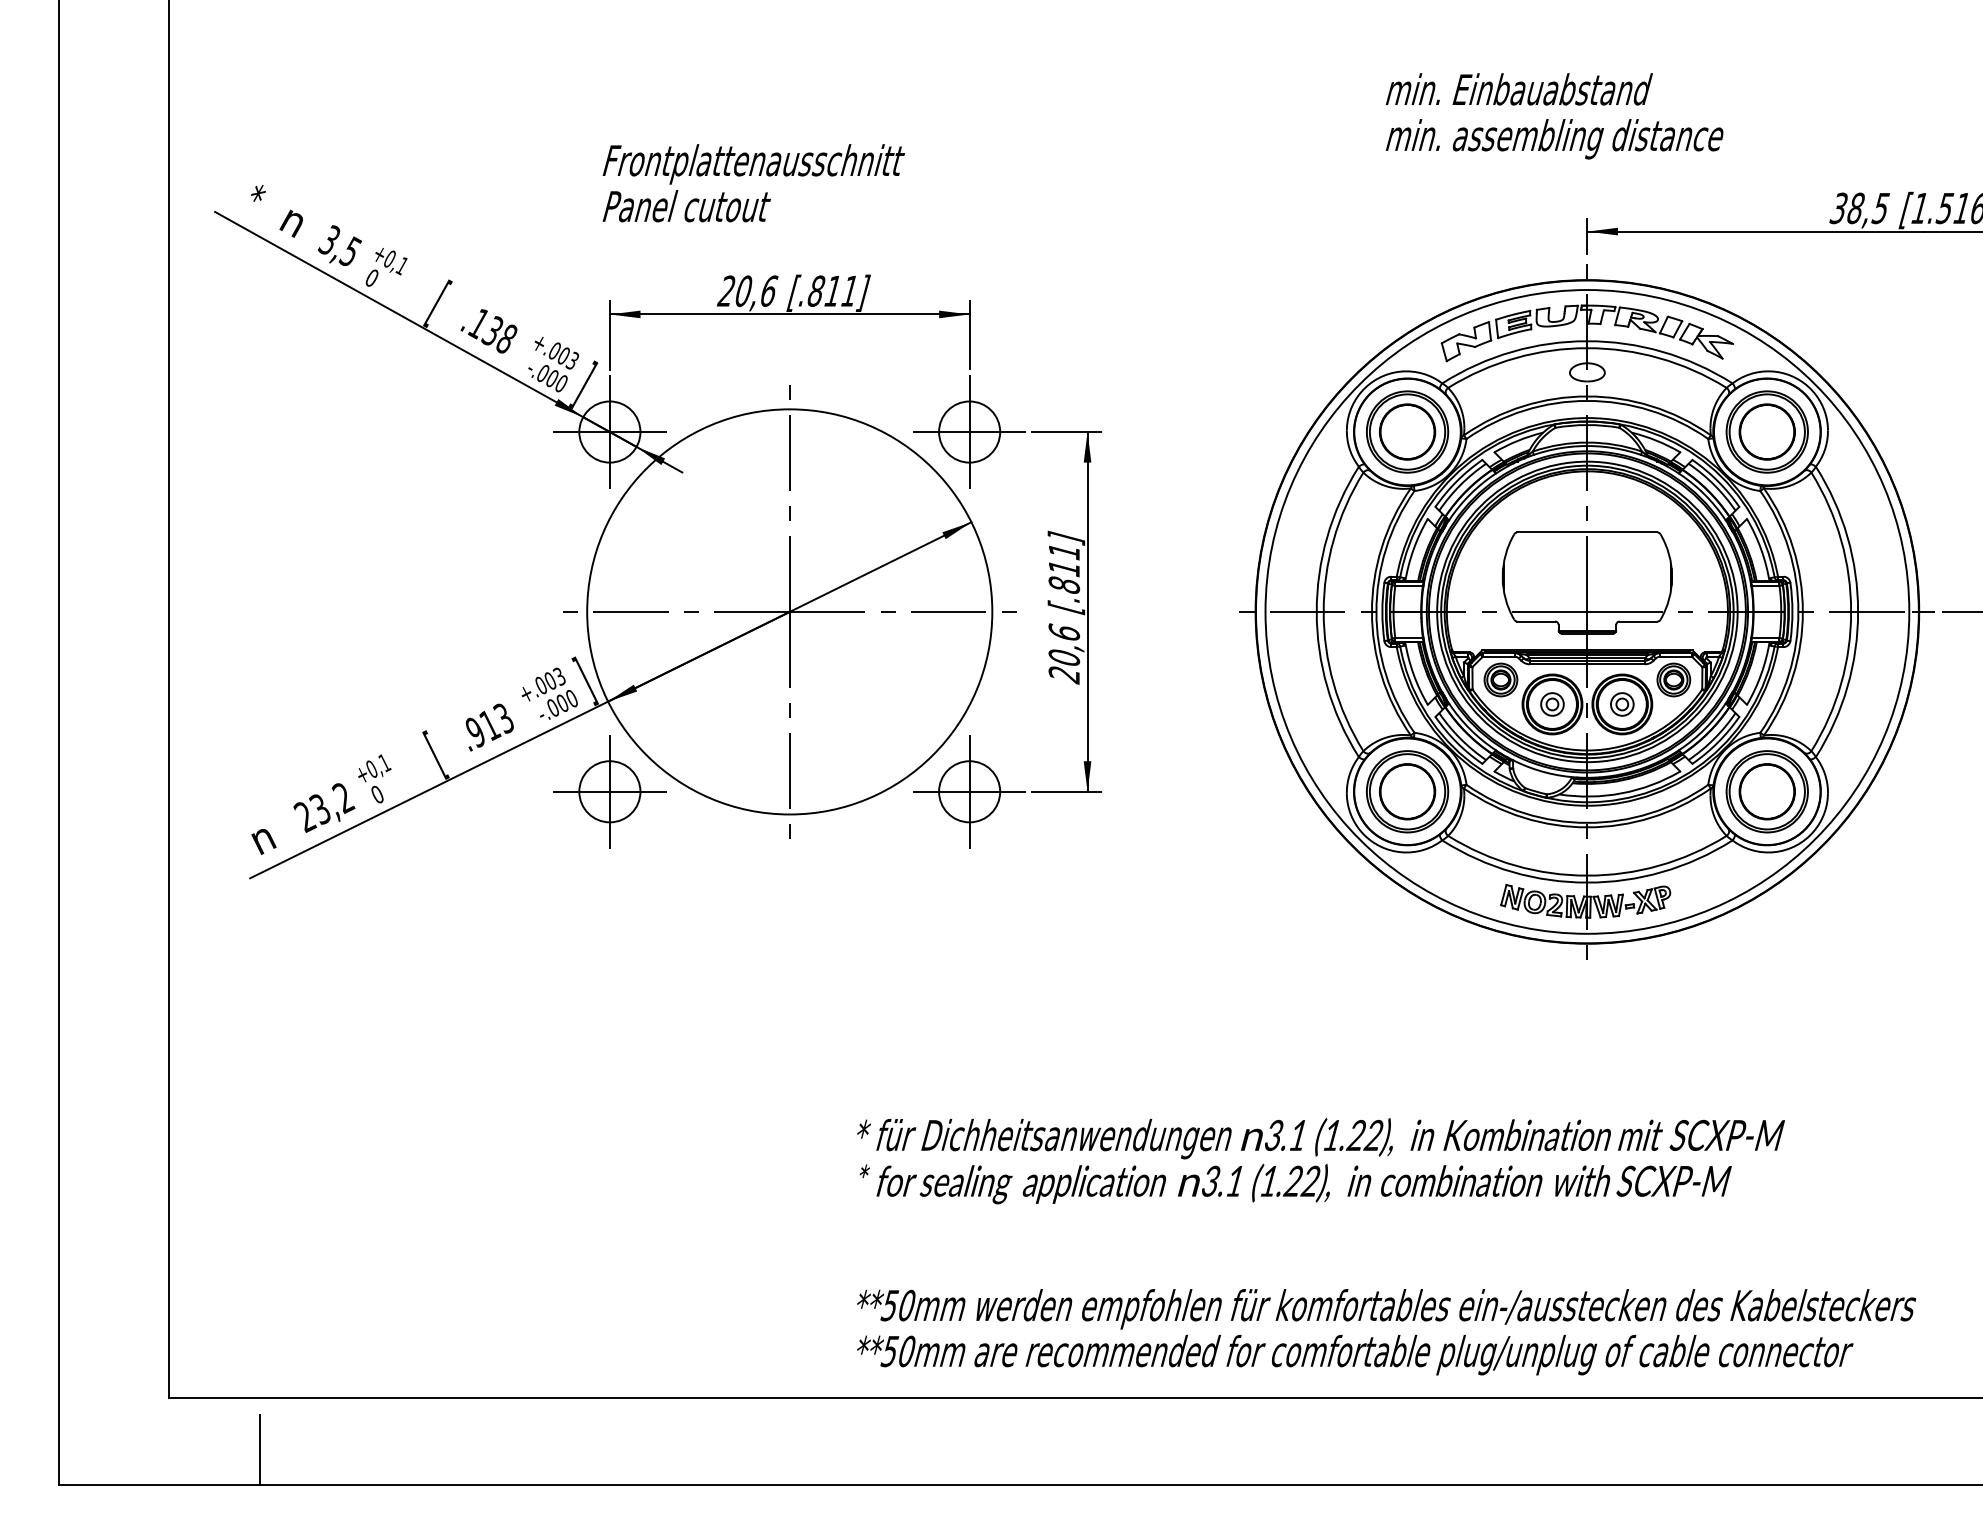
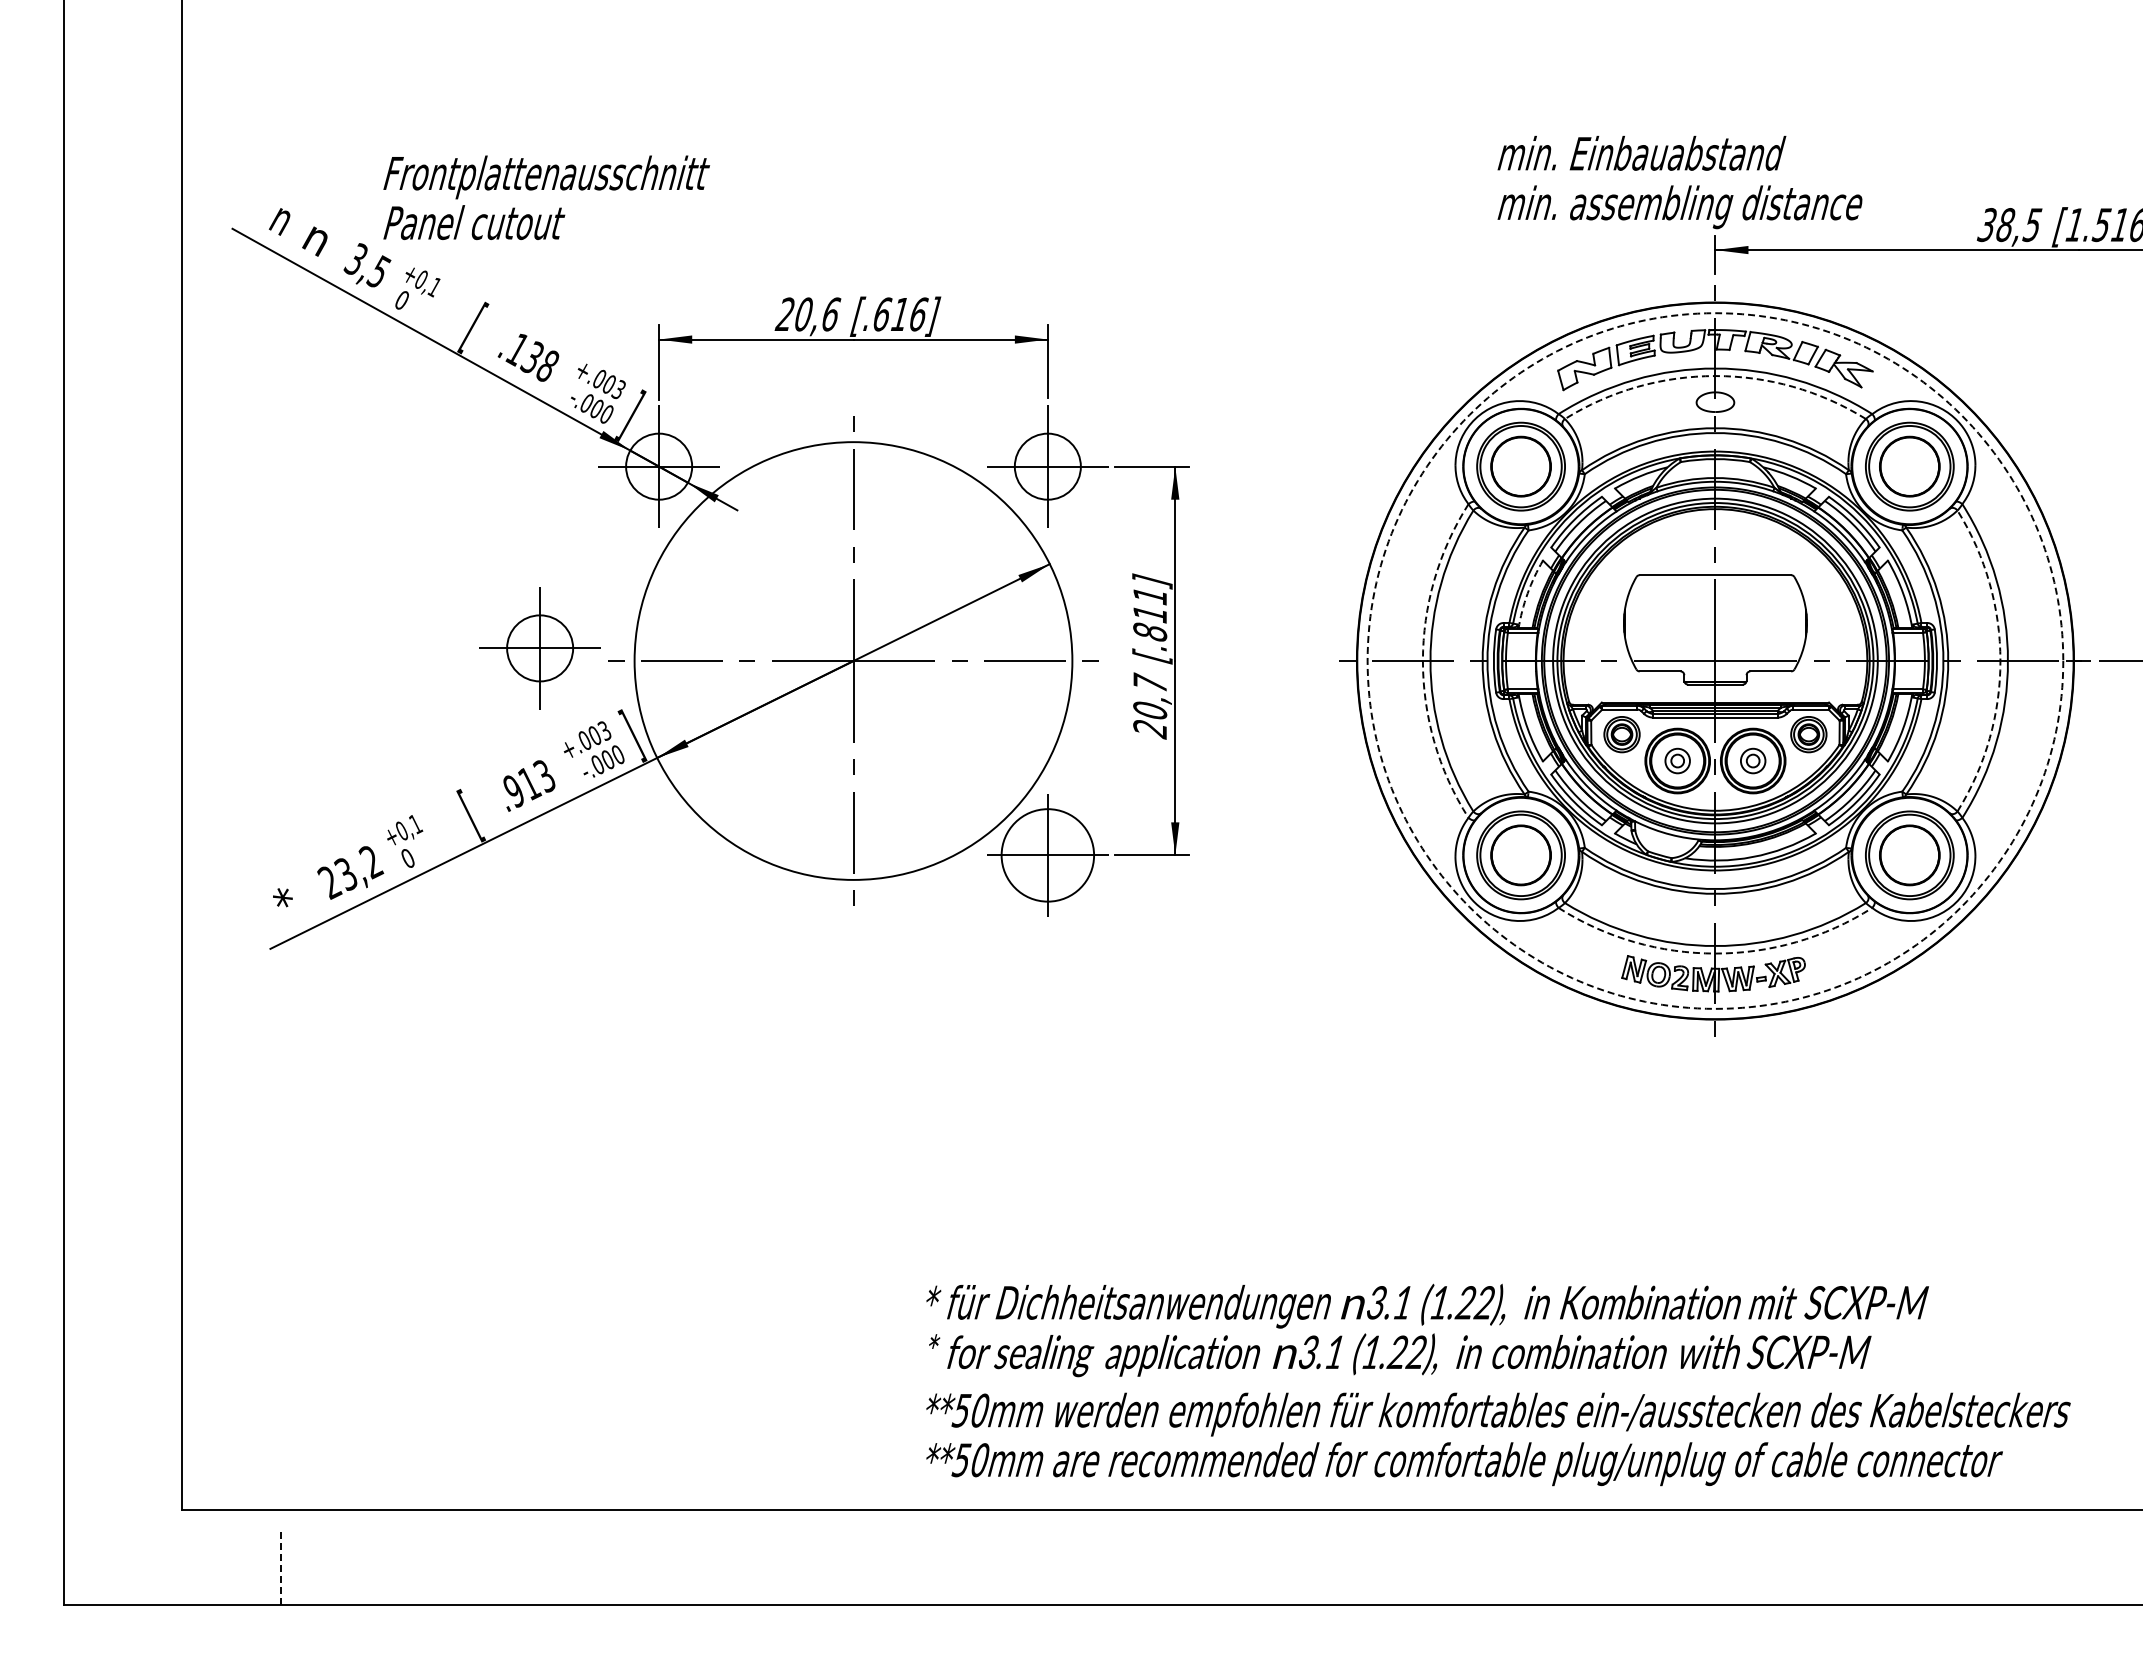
text: (1554, 116) -> (1679, 182), moved
text: (753, 182) -> (546, 197), moved
text: (258, 201) -> (279, 217), * -> n
text: (833, 291) -> (900, 314), [.811] -> [.616]
arc: (1587, 348) -> (1715, 376), solid -> dashed
arc: (1413, 549) -> (1527, 593), solid -> dashed
circle: (1587, 611) -> (1715, 660), solid -> dashed
arc: (1316, 612) -> (1422, 661), solid -> dashed
arc: (1851, 612) -> (2000, 661), solid -> dashed
text: (1064, 630) -> (1150, 681), 20,6 -> 20,7
part: (609, 791) -> (539, 648), moved
circle: (969, 791) -> (1047, 855), size x1.4
text: (263, 838) -> (284, 905), n -> *
arc: (1587, 882) -> (1715, 953), solid -> dashed
text: (1320, 1161) -> (1427, 1330), moved
line: (260, 1449) -> (281, 1566), solid -> dashed

